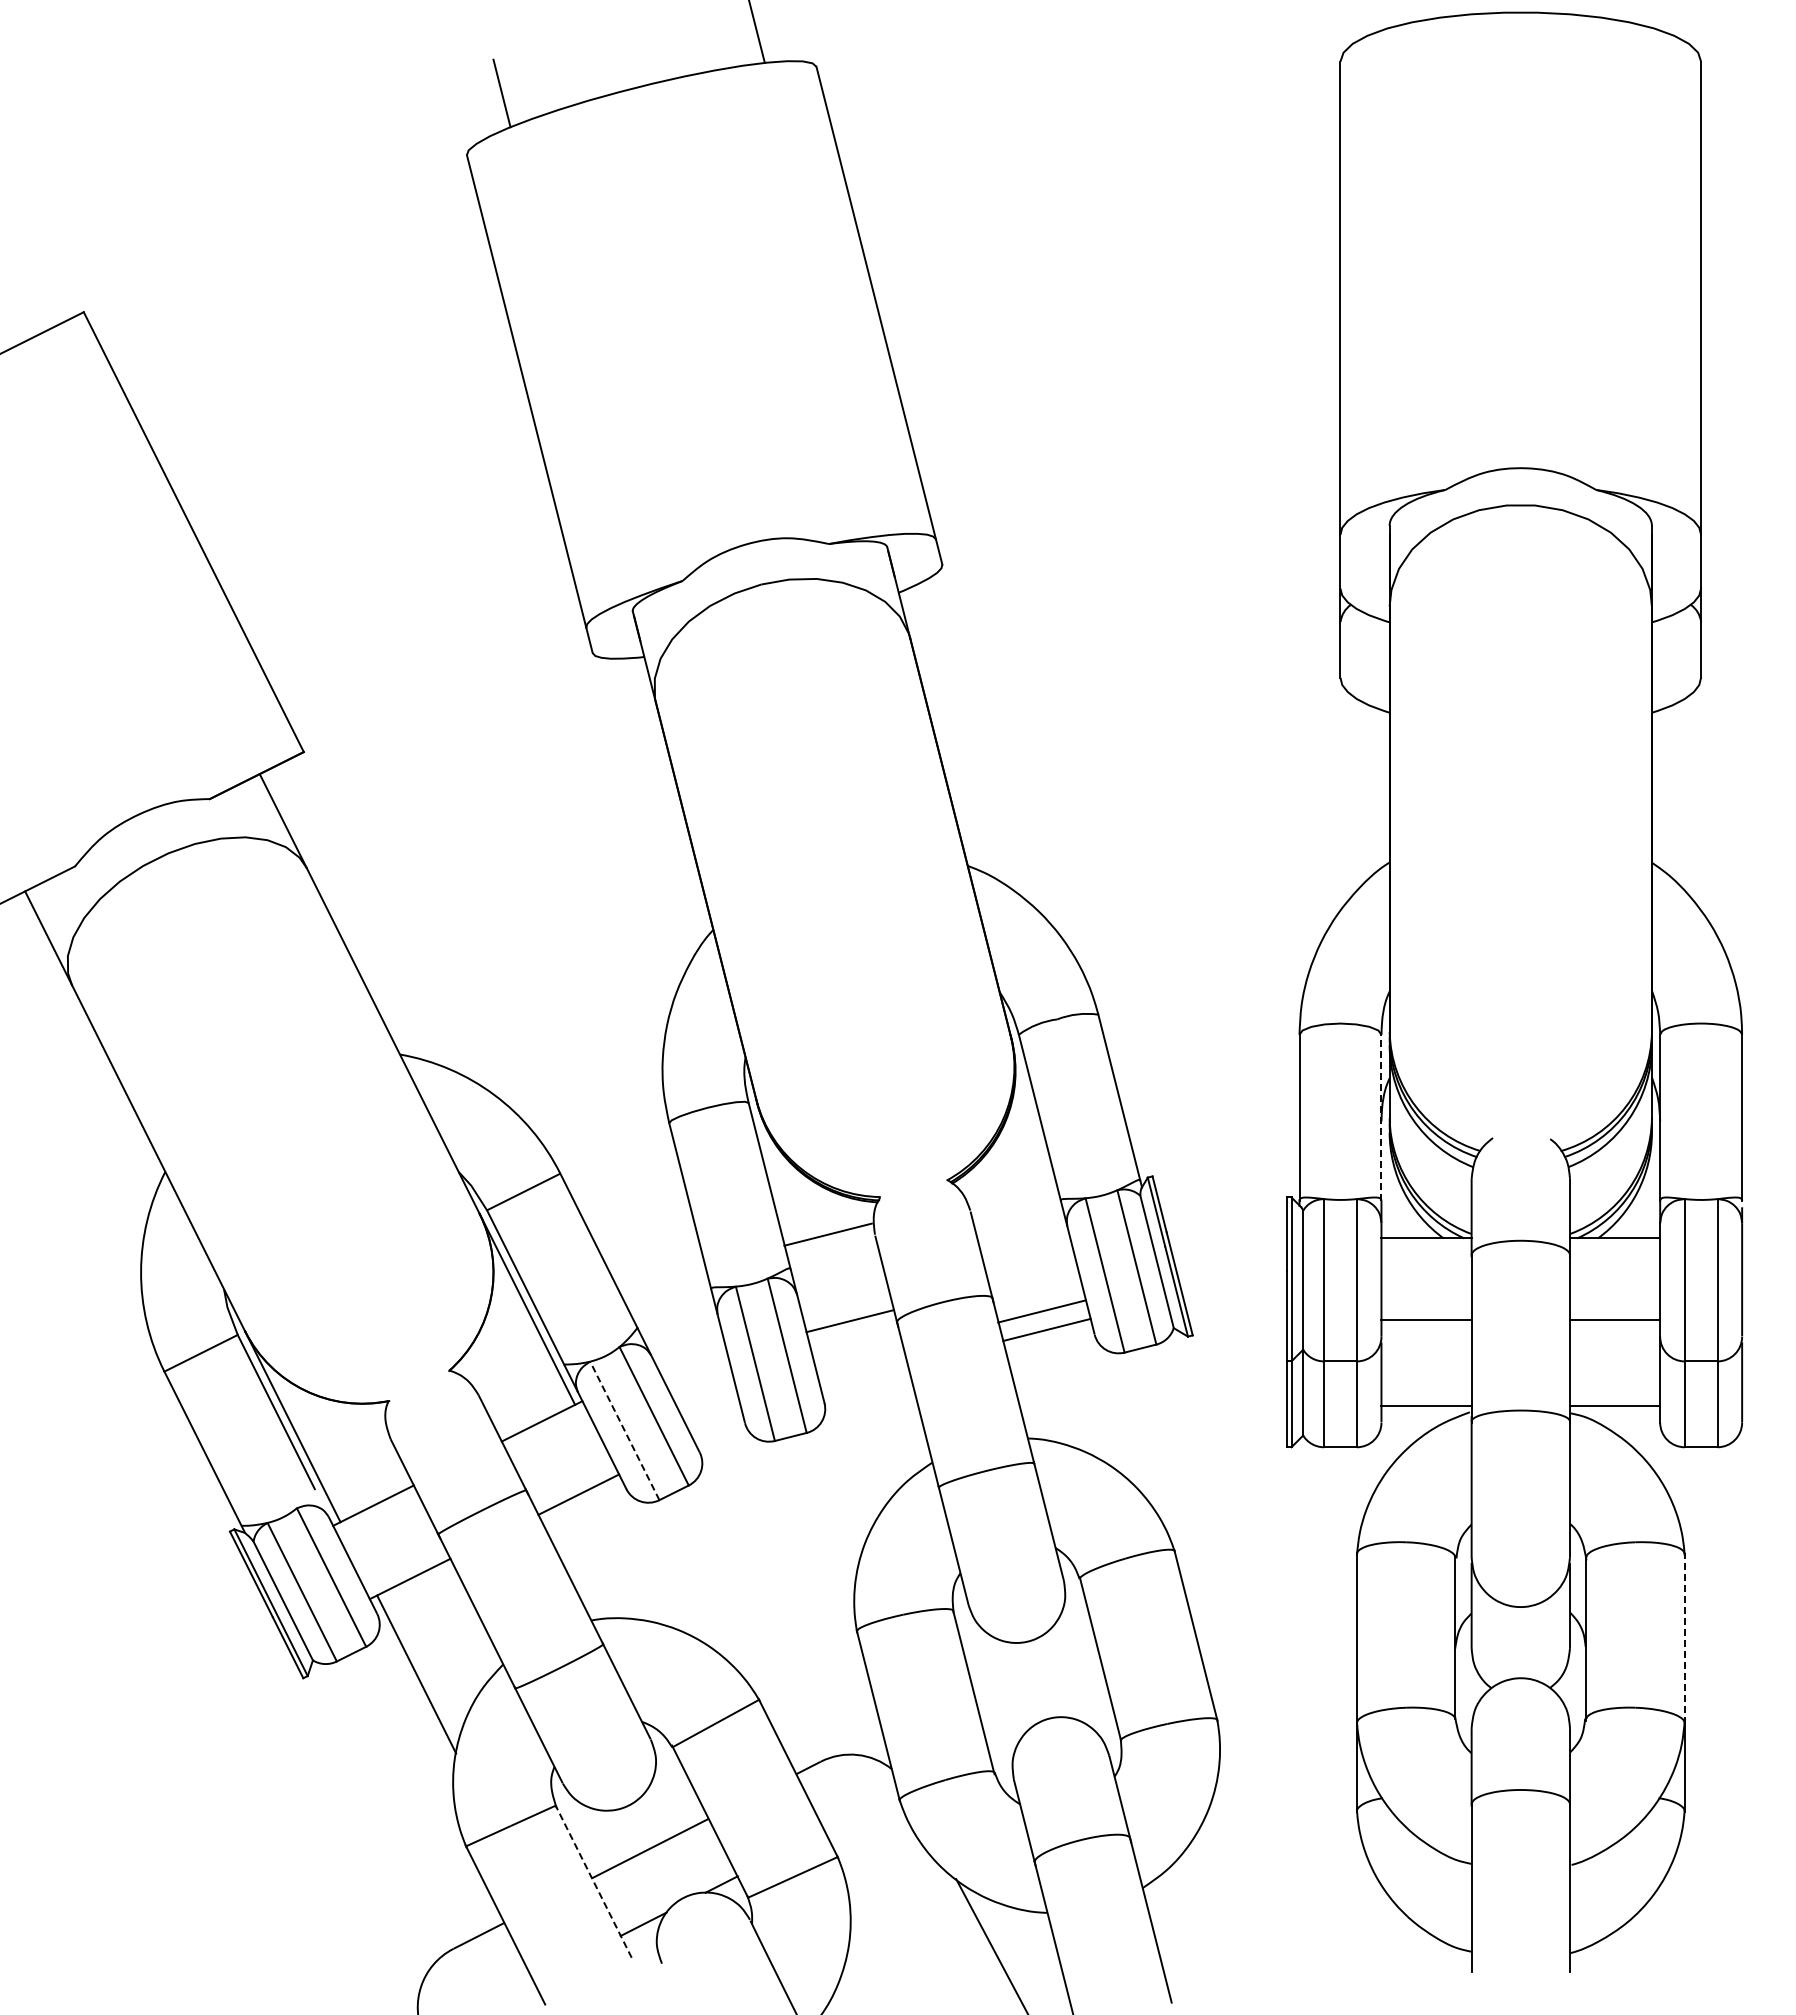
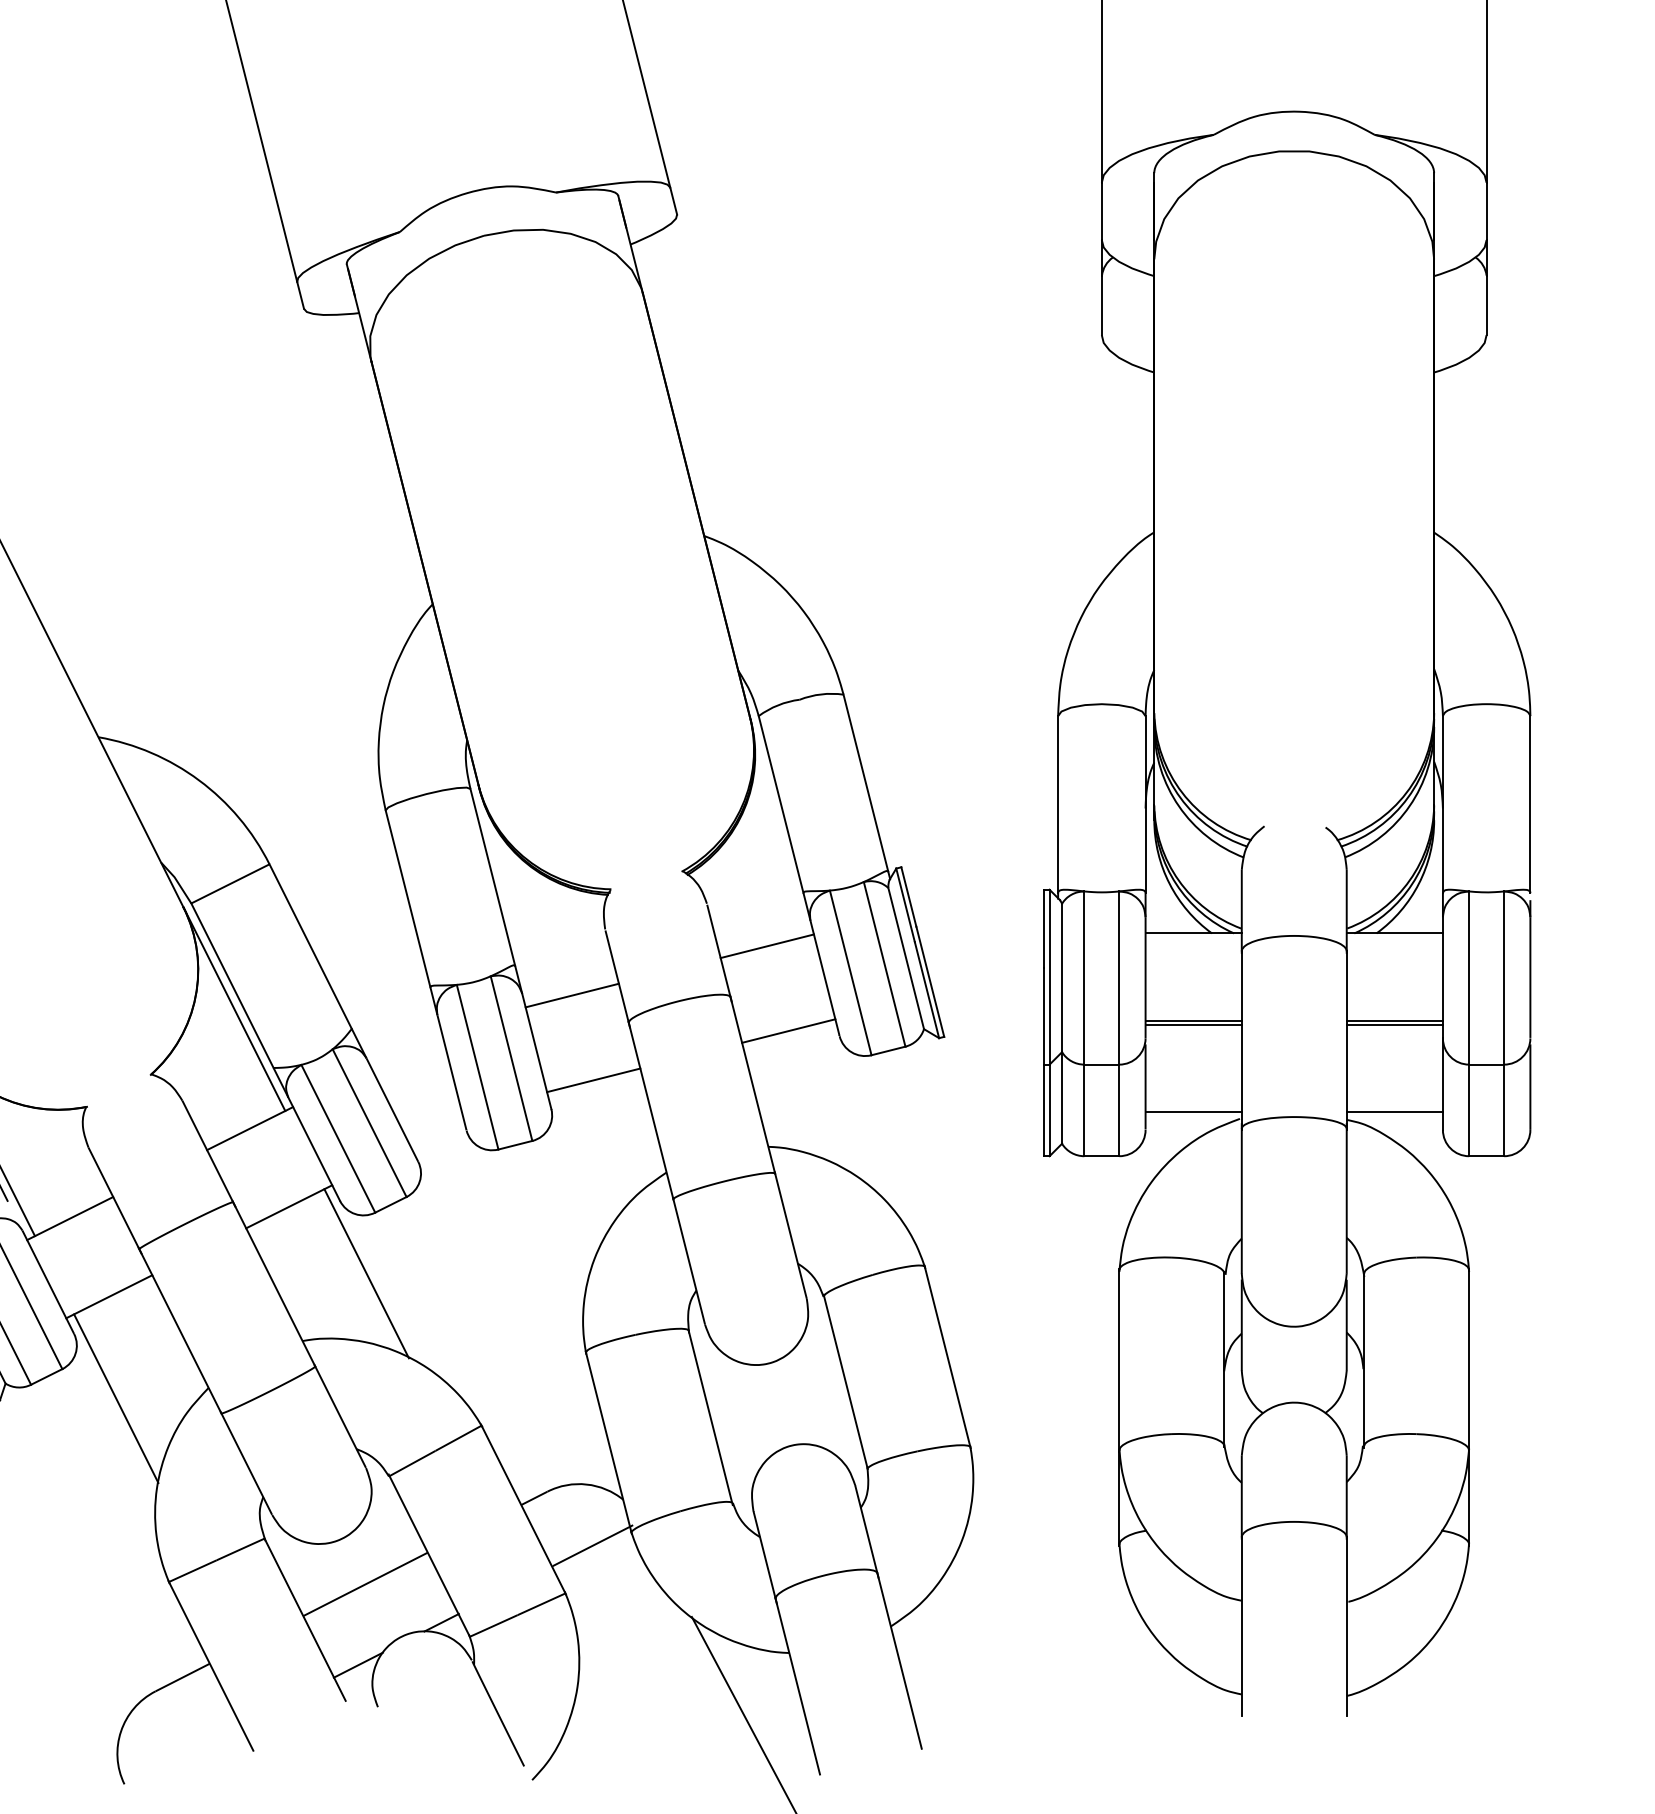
line: (1381, 1117) -> (1145, 804), dashed -> solid
line: (827, 1234) -> (571, 995), moved
line: (1041, 1311) -> (766, 946), moved
line: (849, 1321) -> (592, 1080), moved
line: (1426, 1324) -> (1193, 1025), added
line: (1615, 1324) -> (1395, 1025), added
line: (624, 1430) -> (337, 1138), dashed -> solid
line: (651, 1557) -> (366, 1273), added
line: (1684, 1638) -> (1468, 1360), dashed -> solid
line: (863, 1812) -> (592, 1545), added
line: (593, 1881) -> (304, 1619), dashed -> solid

